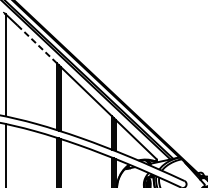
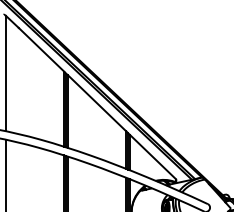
line: (36, 43) -> (41, 49), dashed -> solid

